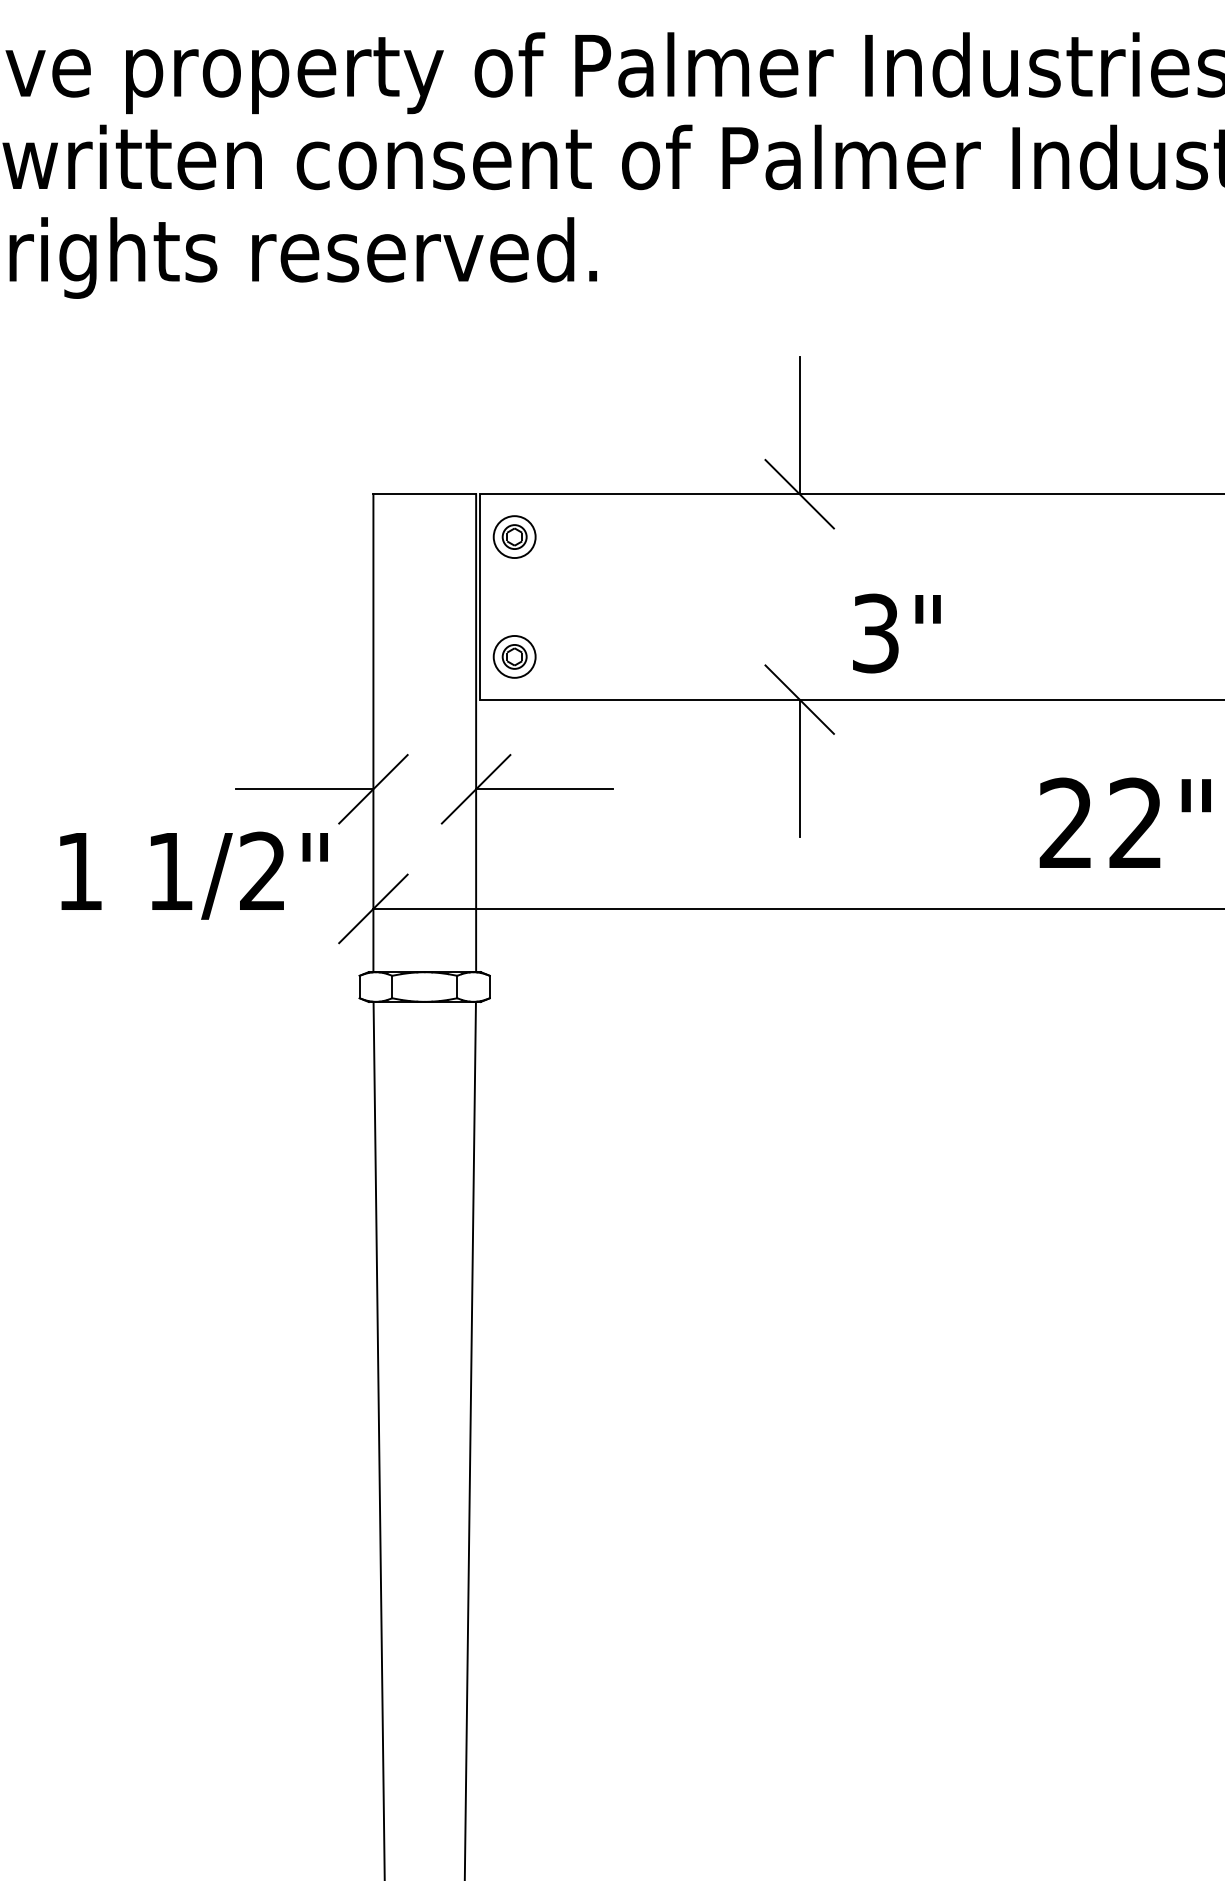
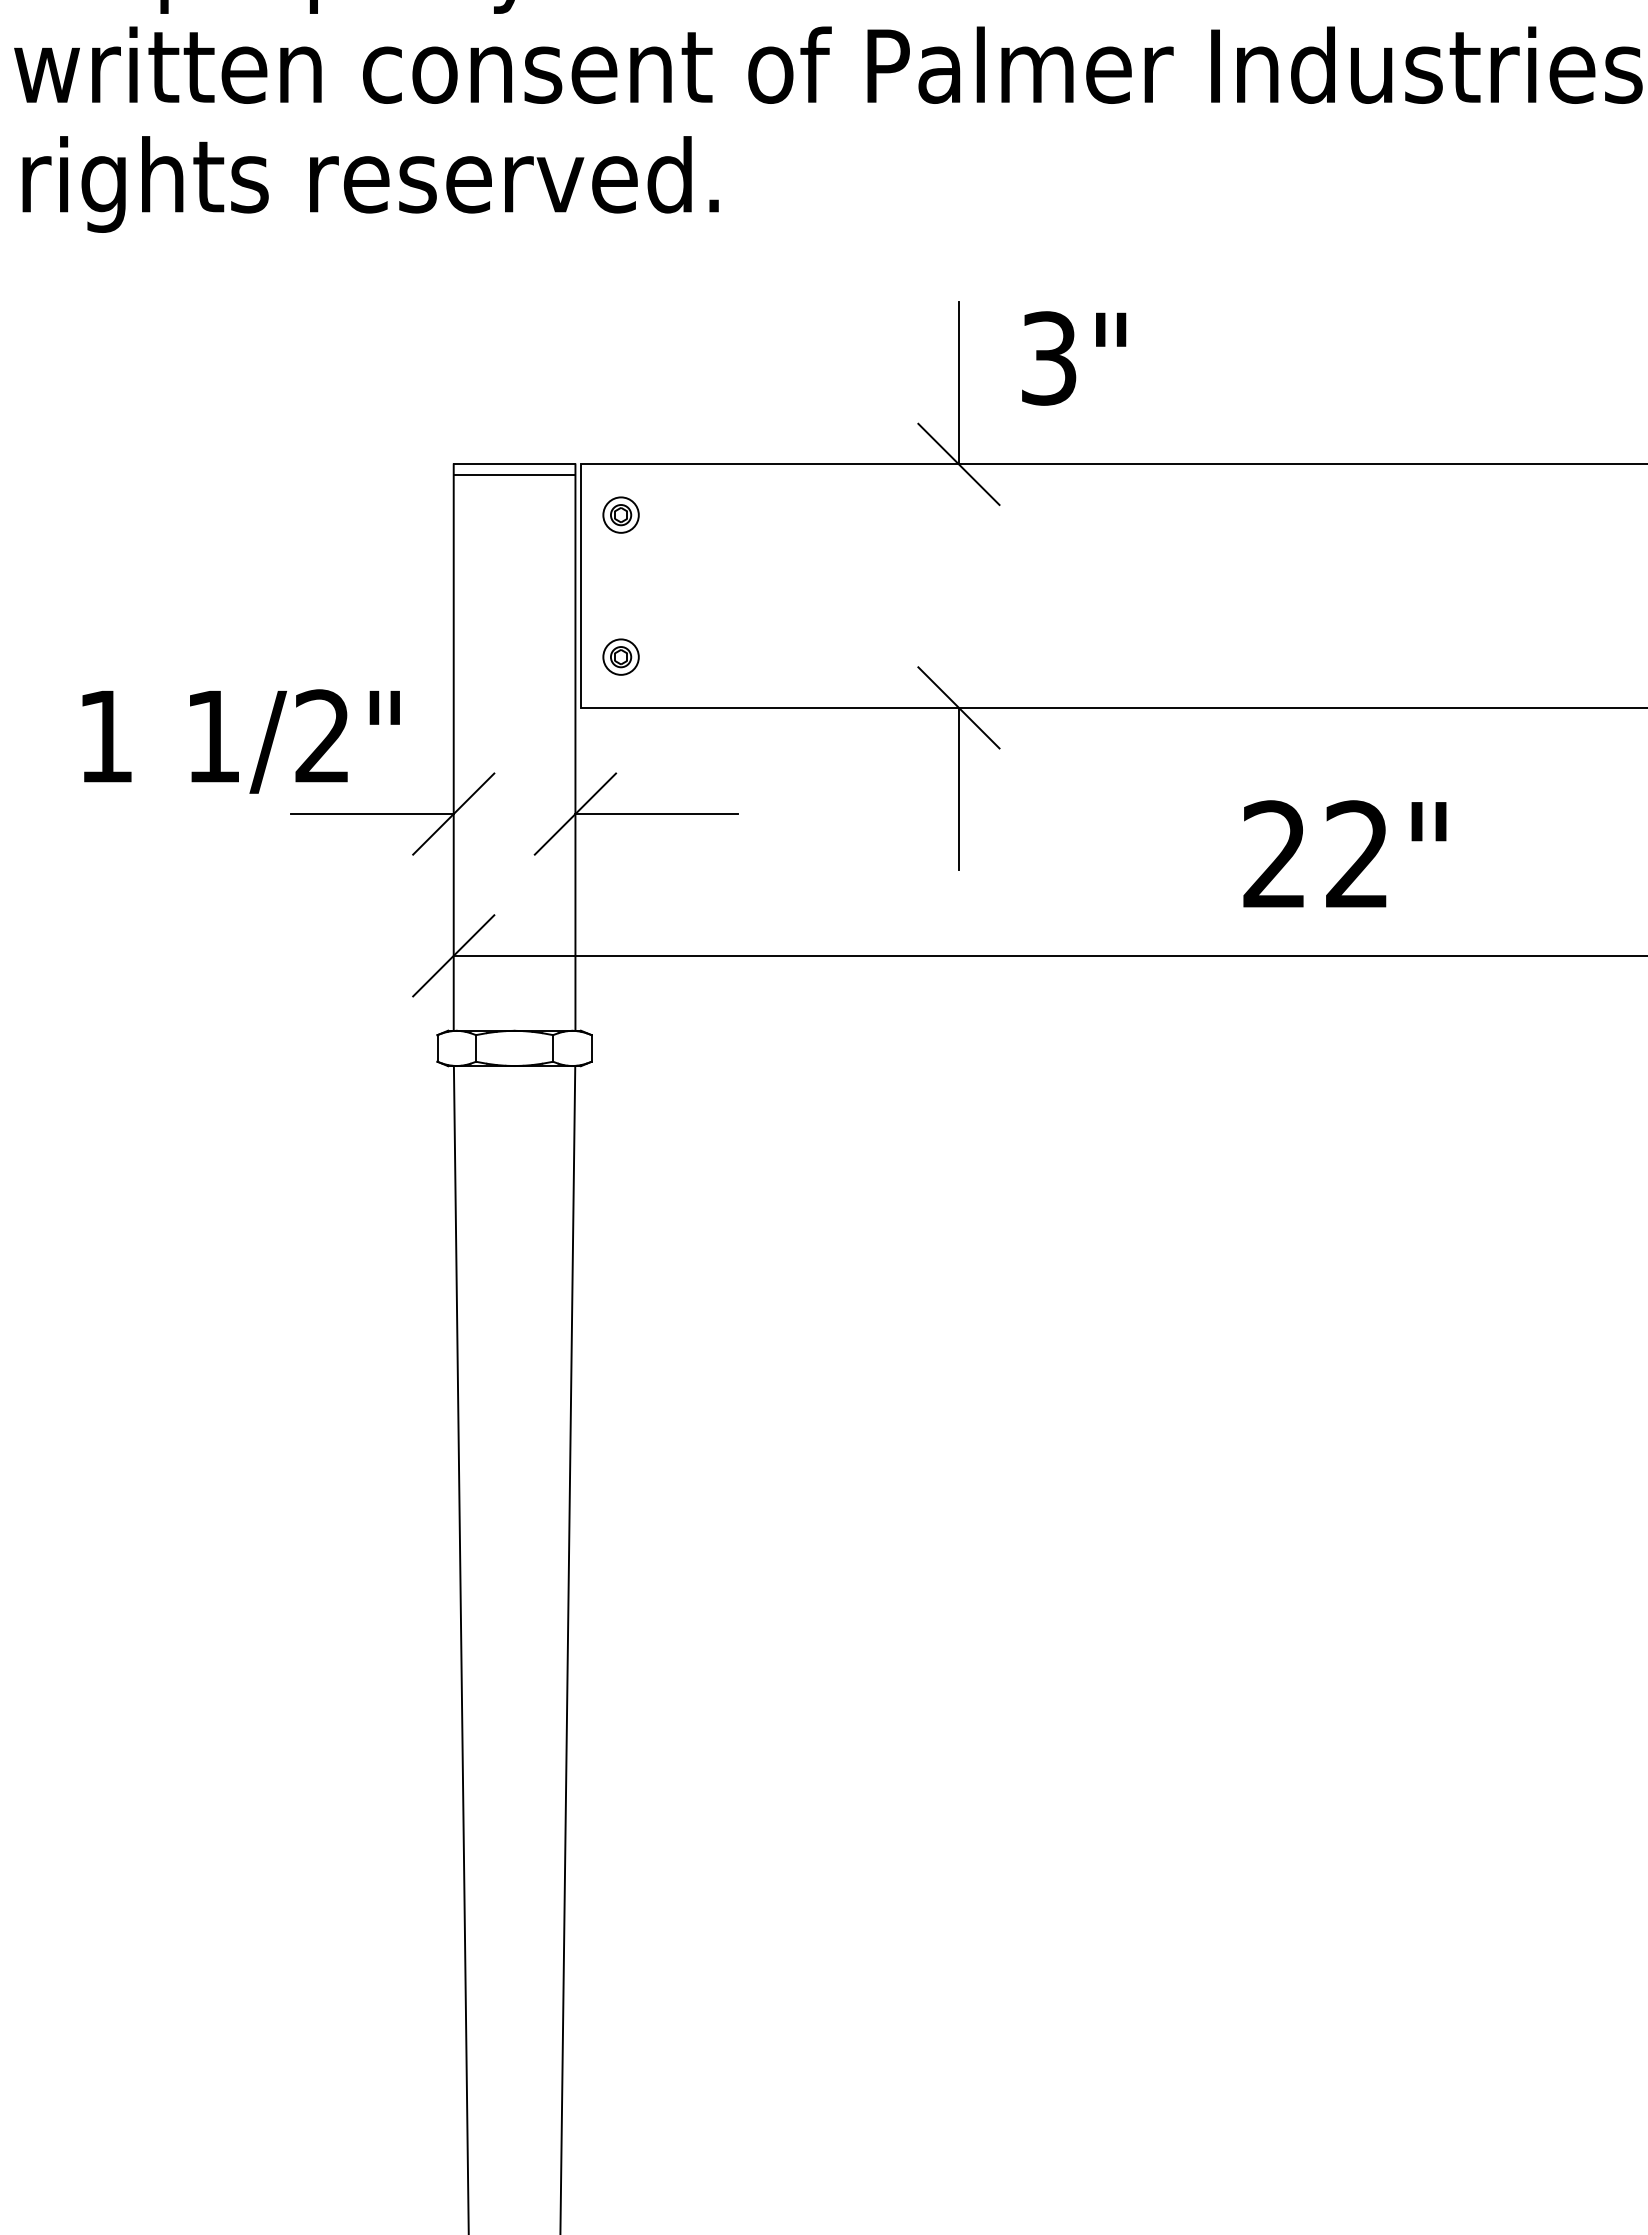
line: (424, 502) -> (514, 474), added
part: (514, 536) -> (620, 514), size x0.71
text: (897, 633) -> (1074, 358), moved
part: (514, 656) -> (620, 656), size x0.71
text: (193, 875) -> (240, 741), moved

